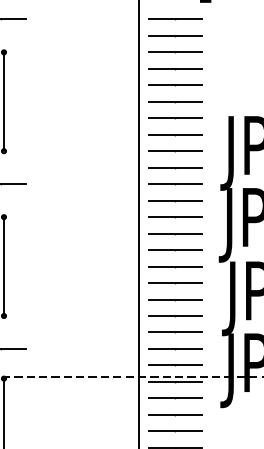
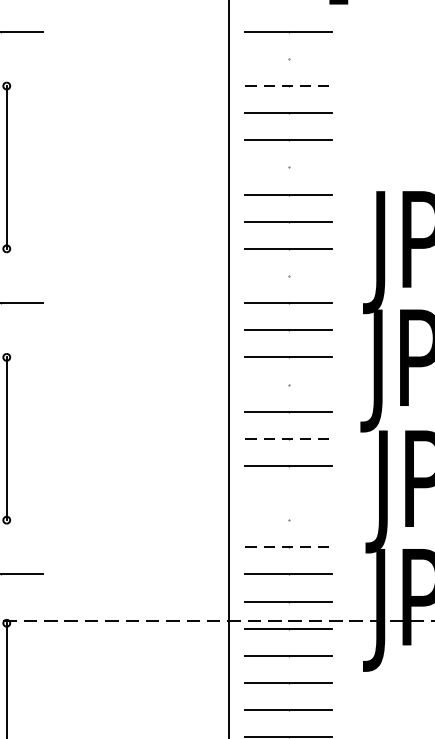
line: (174, 35) -> (287, 58), removed
line: (175, 52) -> (289, 86), solid -> dashed
line: (174, 101) -> (287, 166), removed
line: (174, 167) -> (287, 275), removed
line: (174, 233) -> (287, 384), removed
line: (175, 266) -> (289, 438), solid -> dashed
line: (175, 300) -> (289, 494), removed
line: (174, 316) -> (287, 520), removed
line: (175, 332) -> (289, 547), solid -> dashed

